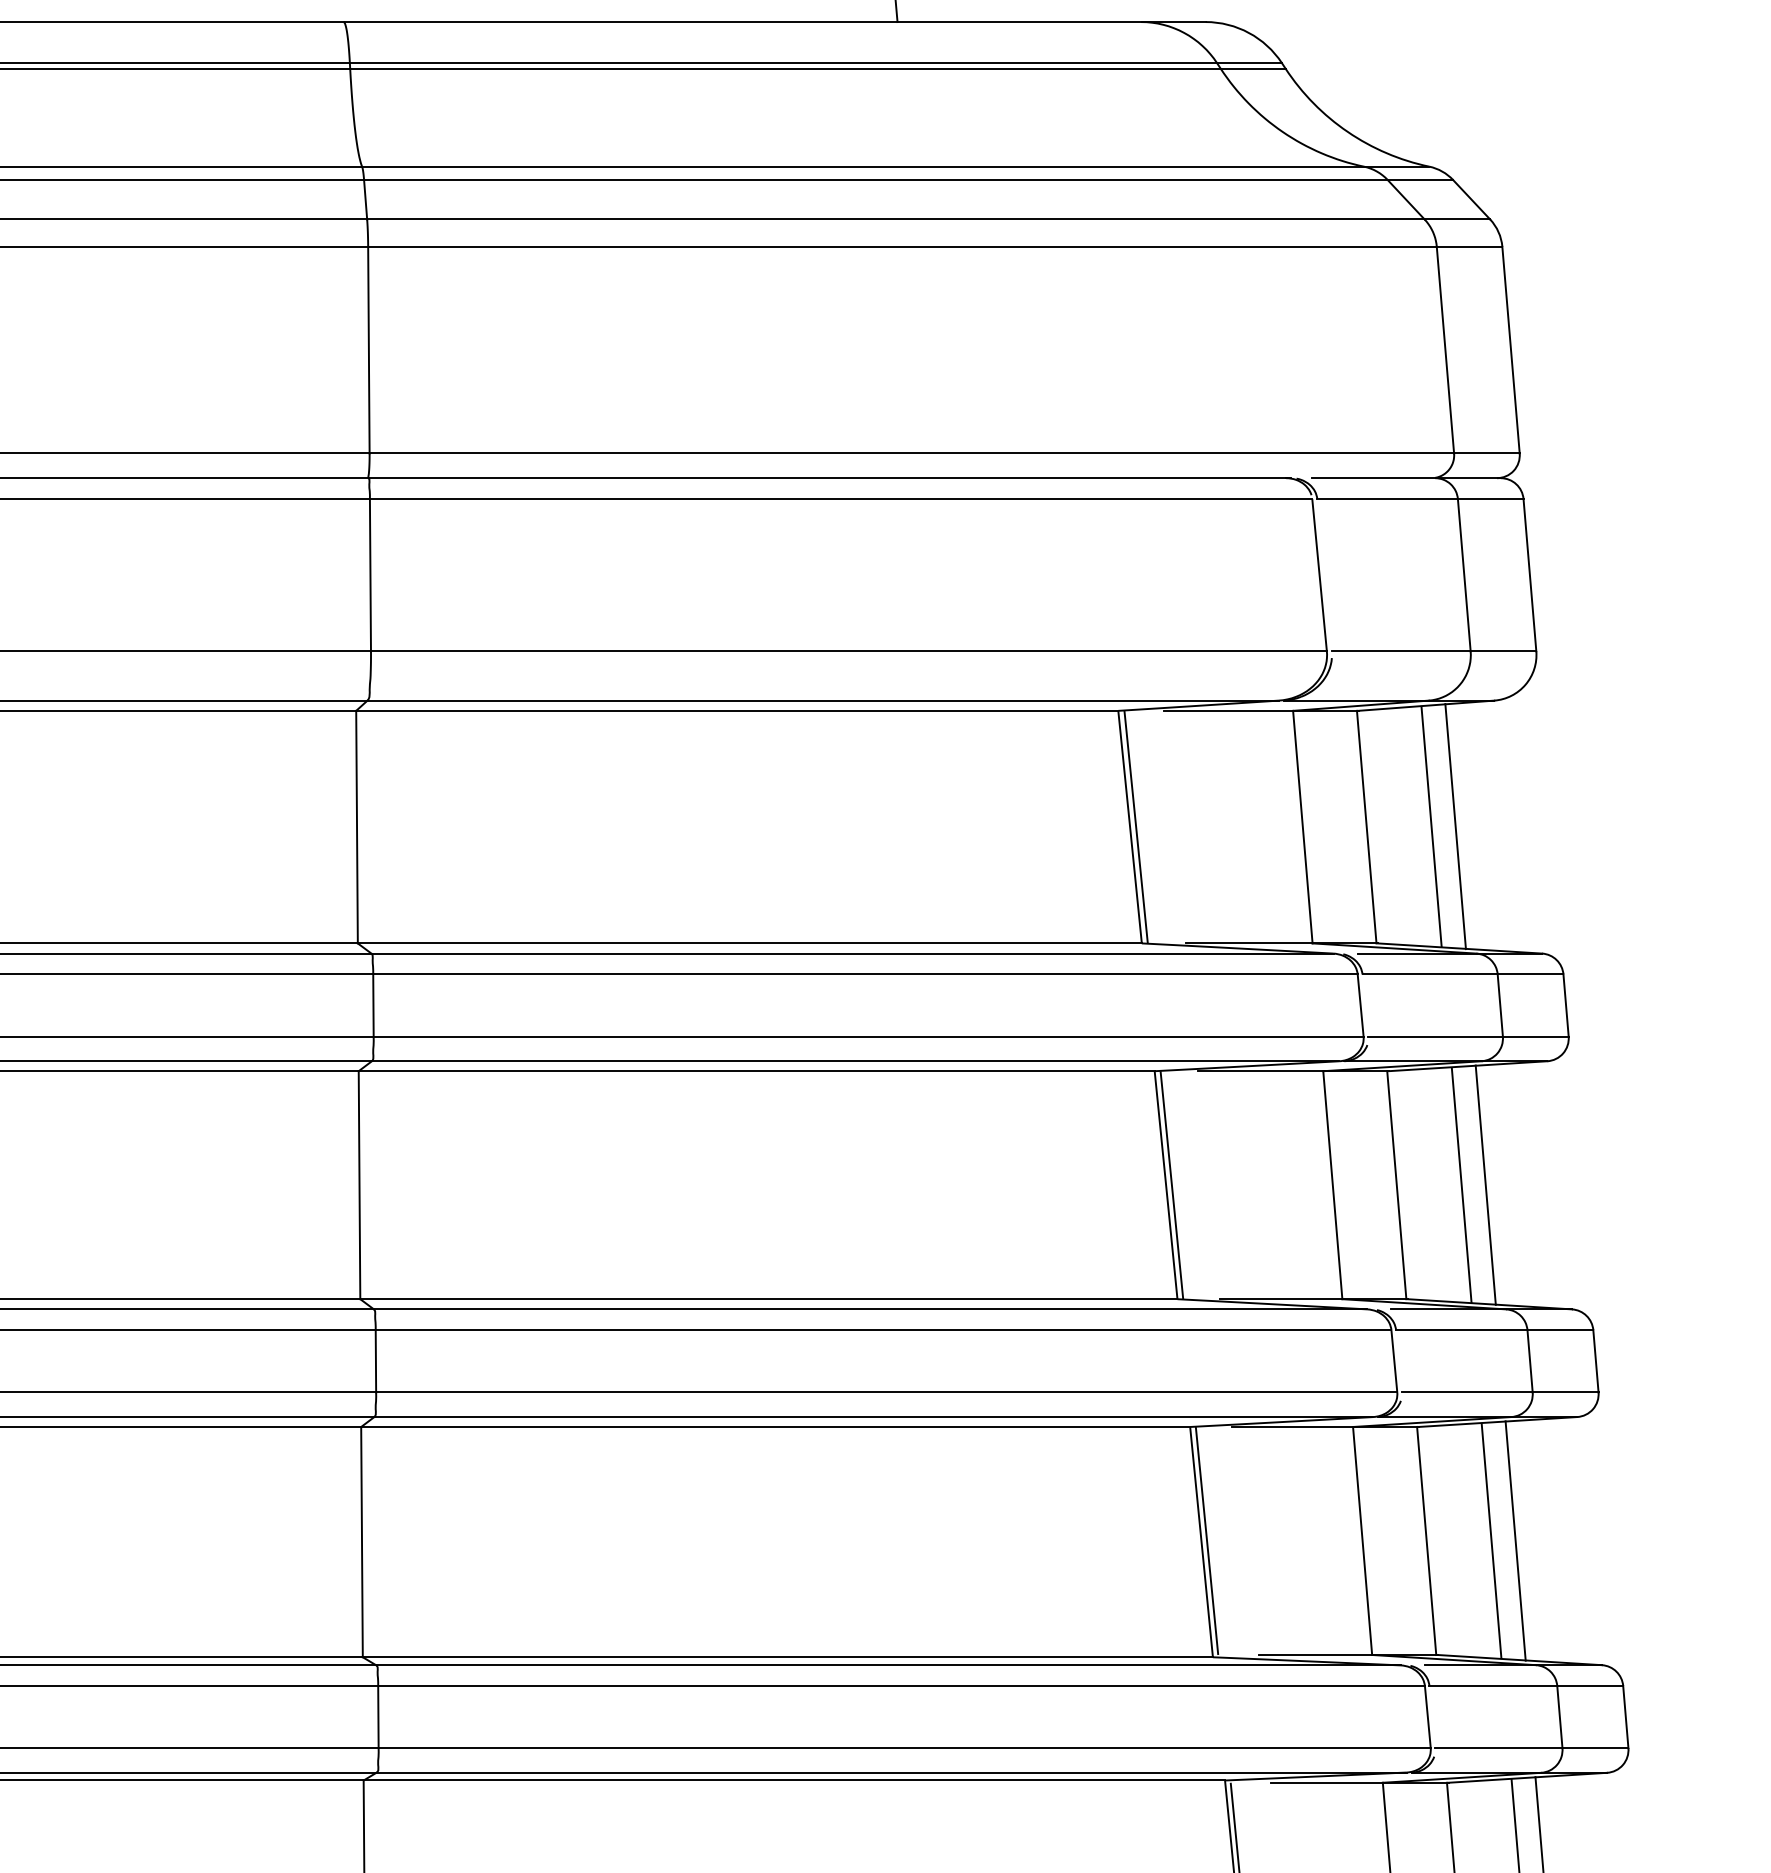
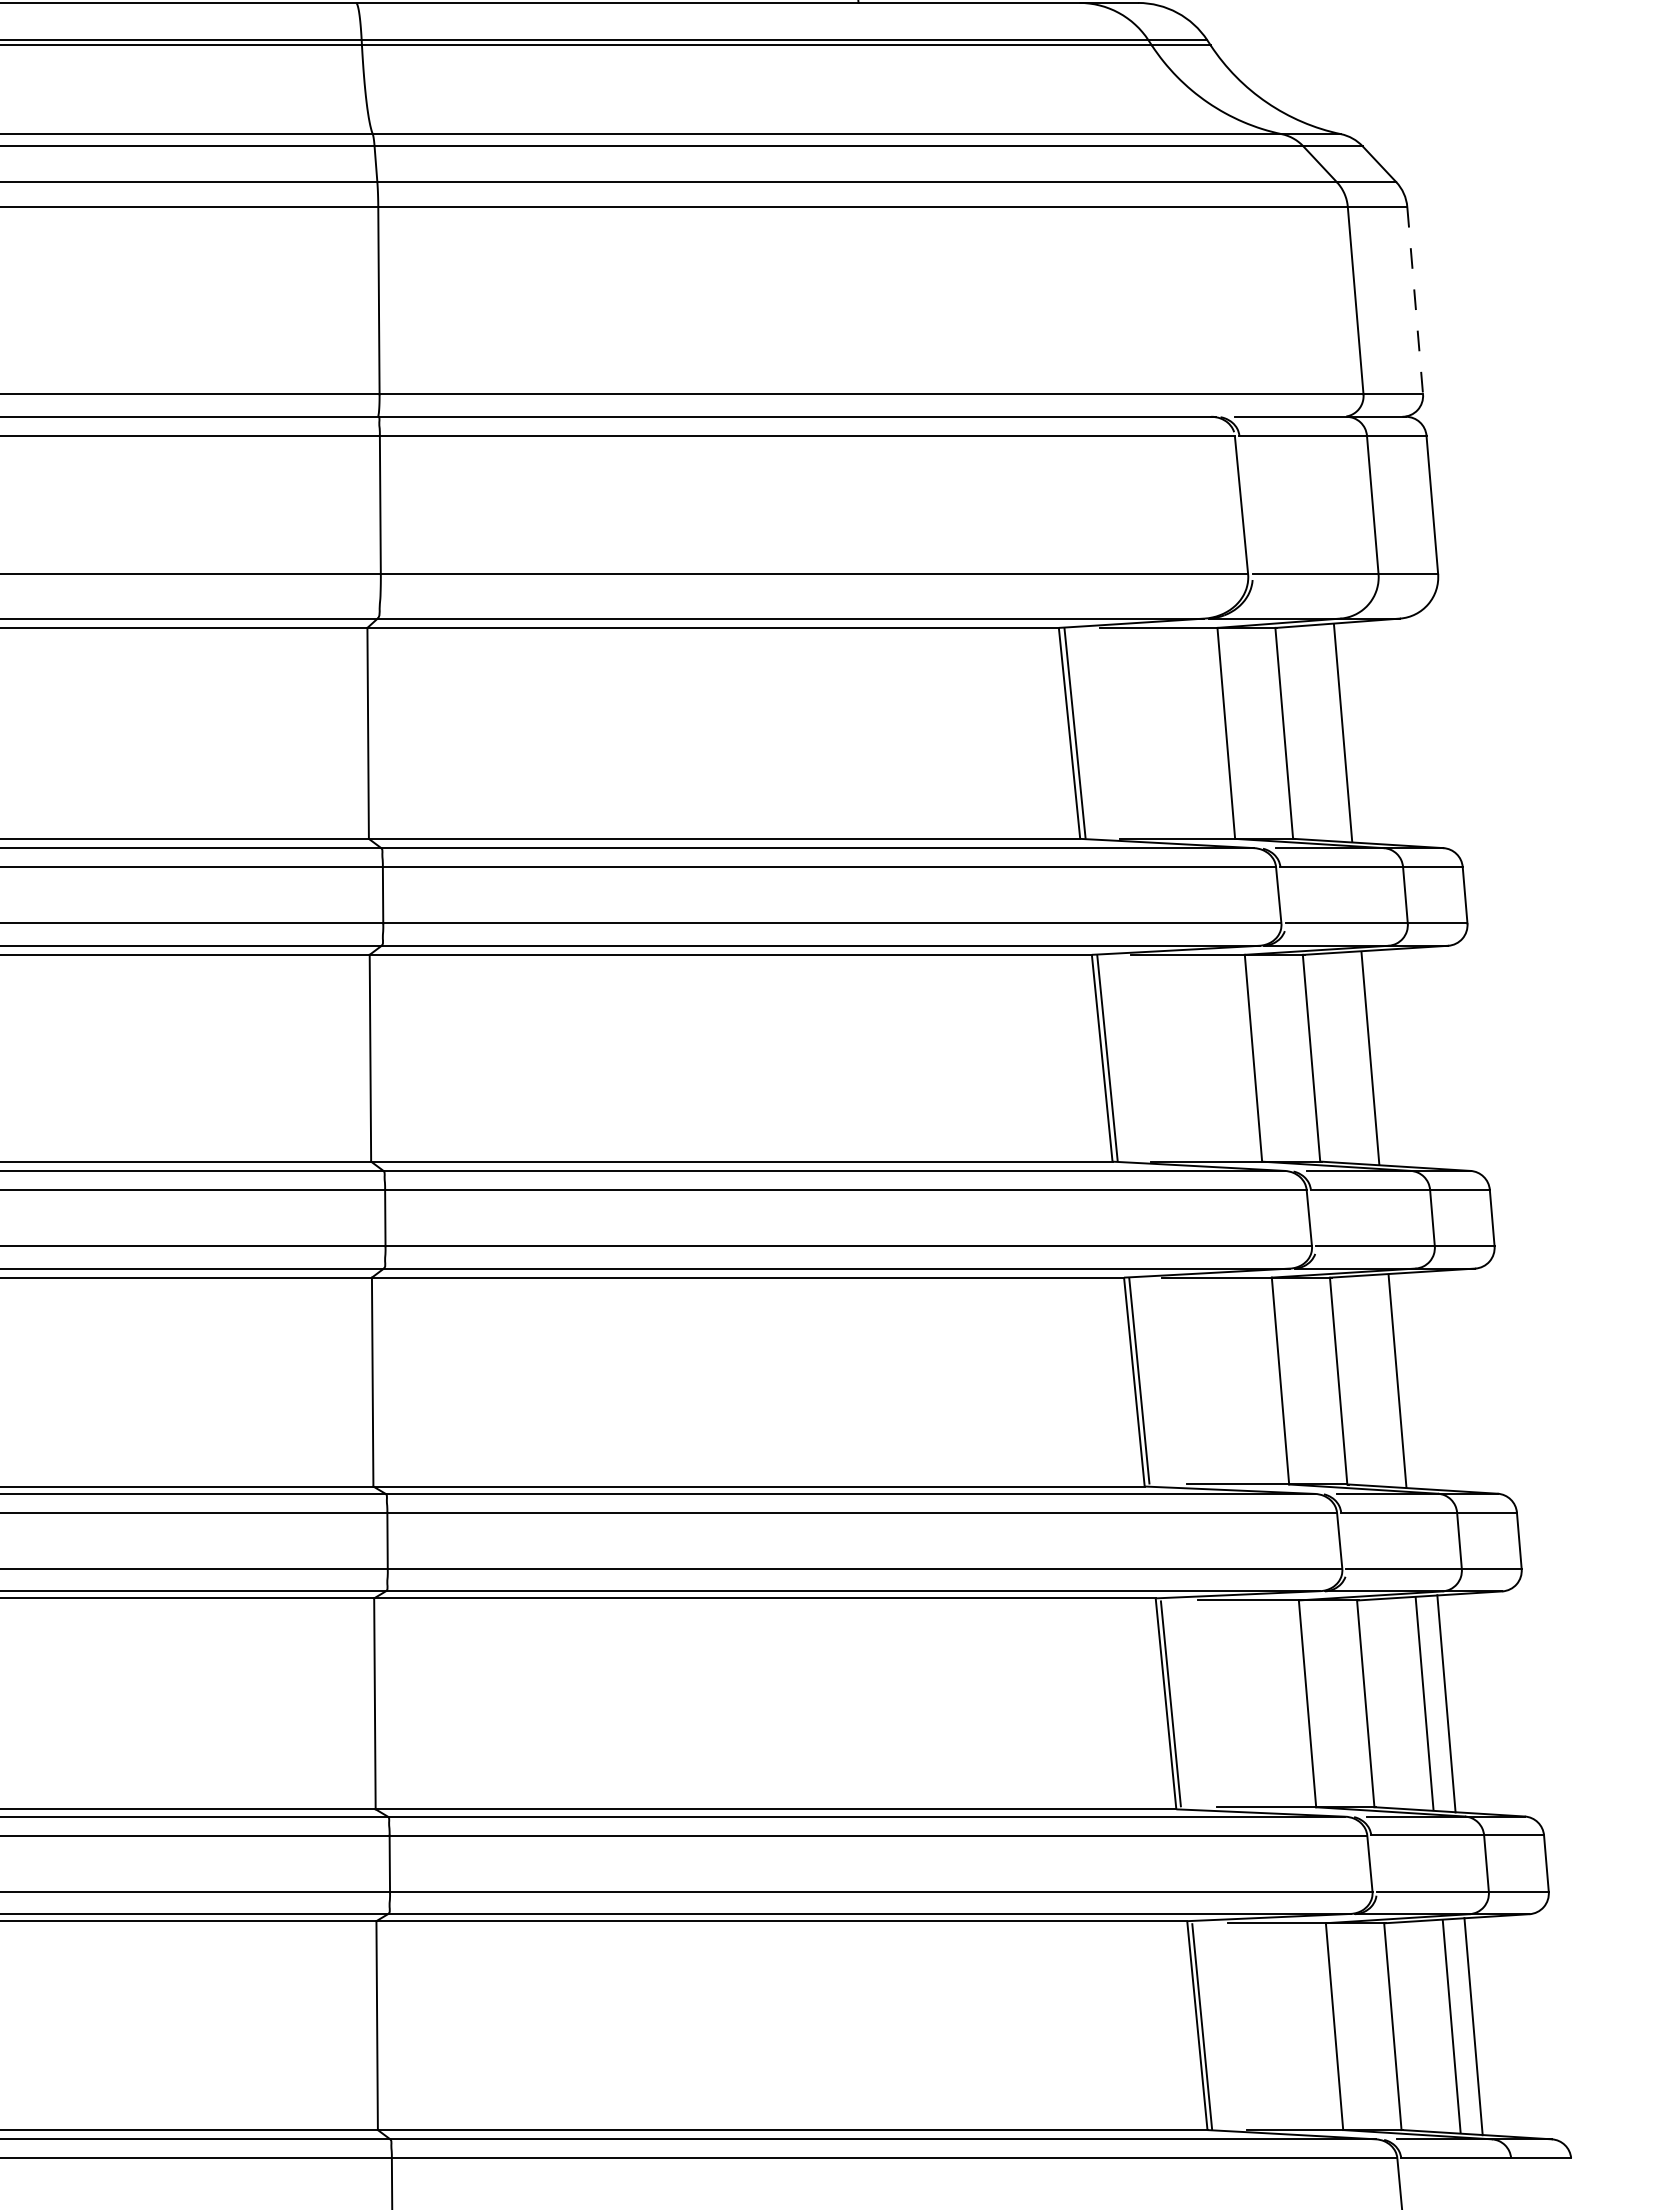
line: (1511, 351) -> (1415, 301), solid -> dashed
line: (1455, 826) -> (1364, 732), removed
line: (1486, 1184) -> (1392, 1057), removed
line: (1515, 1540) -> (1419, 1380), removed

